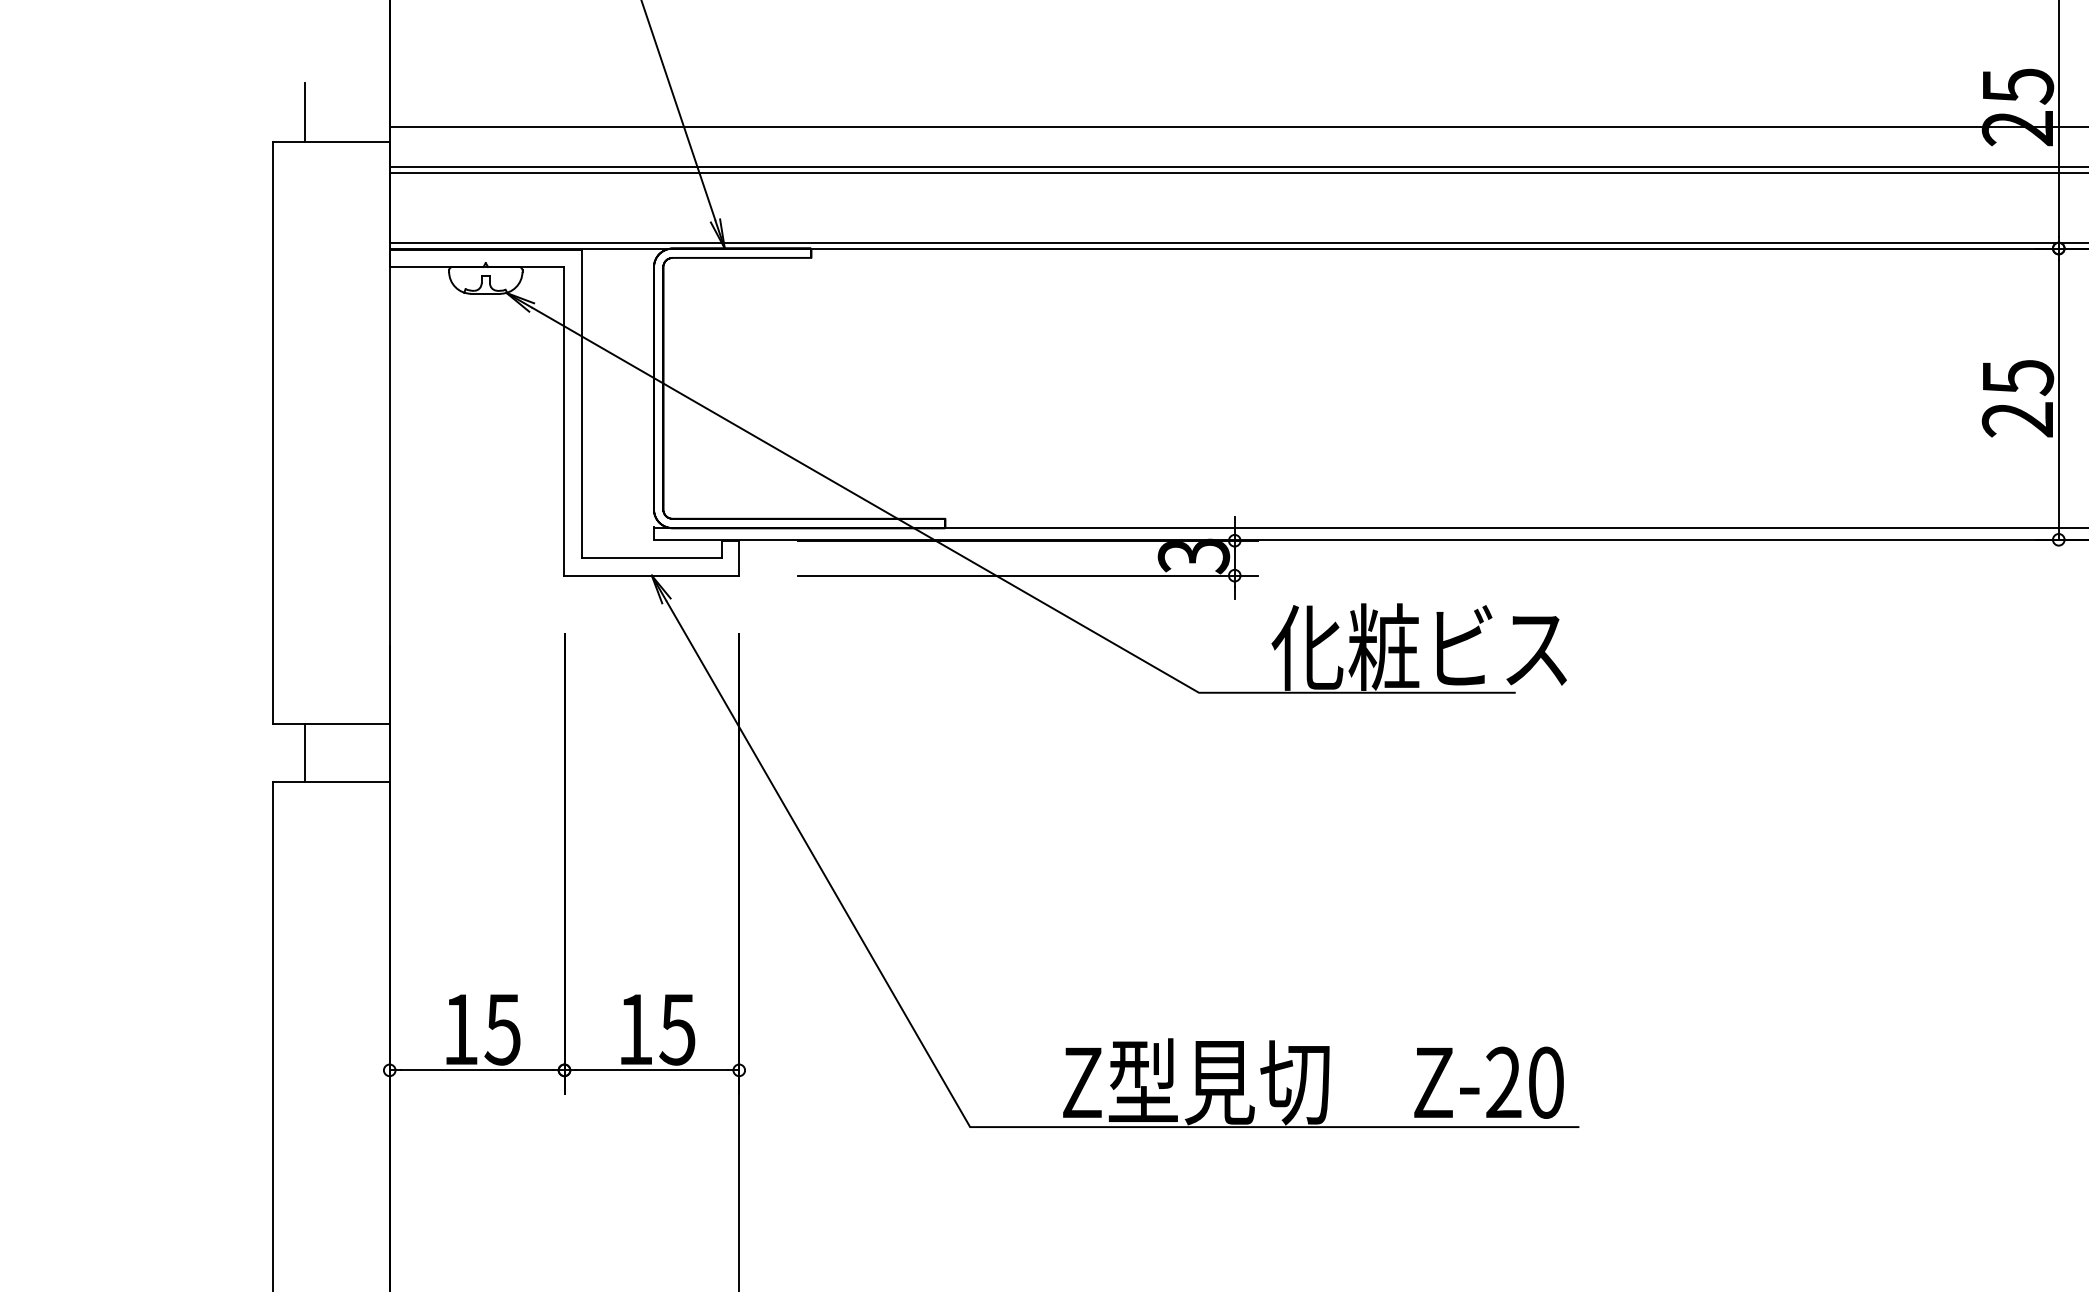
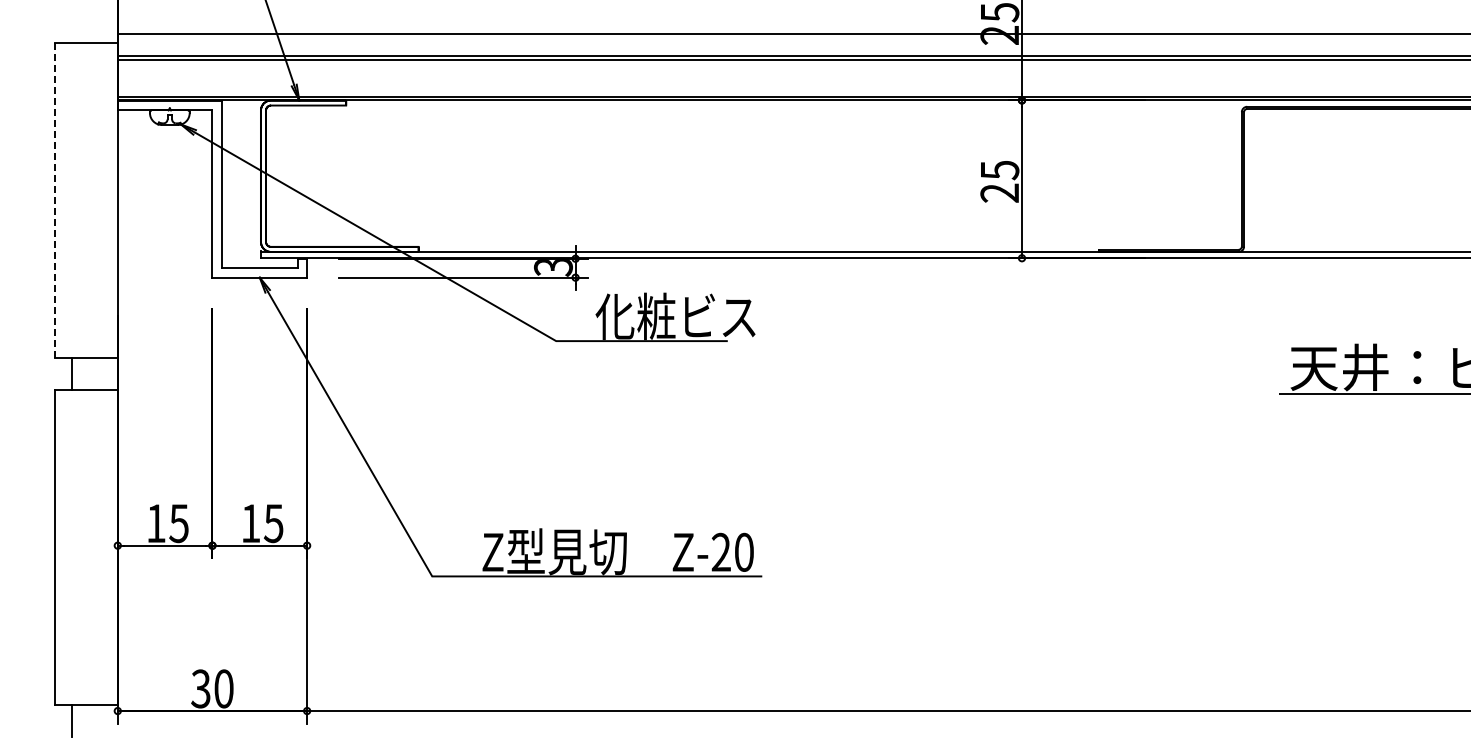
line: (306, 111) -> (72, 26), removed
line: (272, 433) -> (54, 200), solid -> dashed

